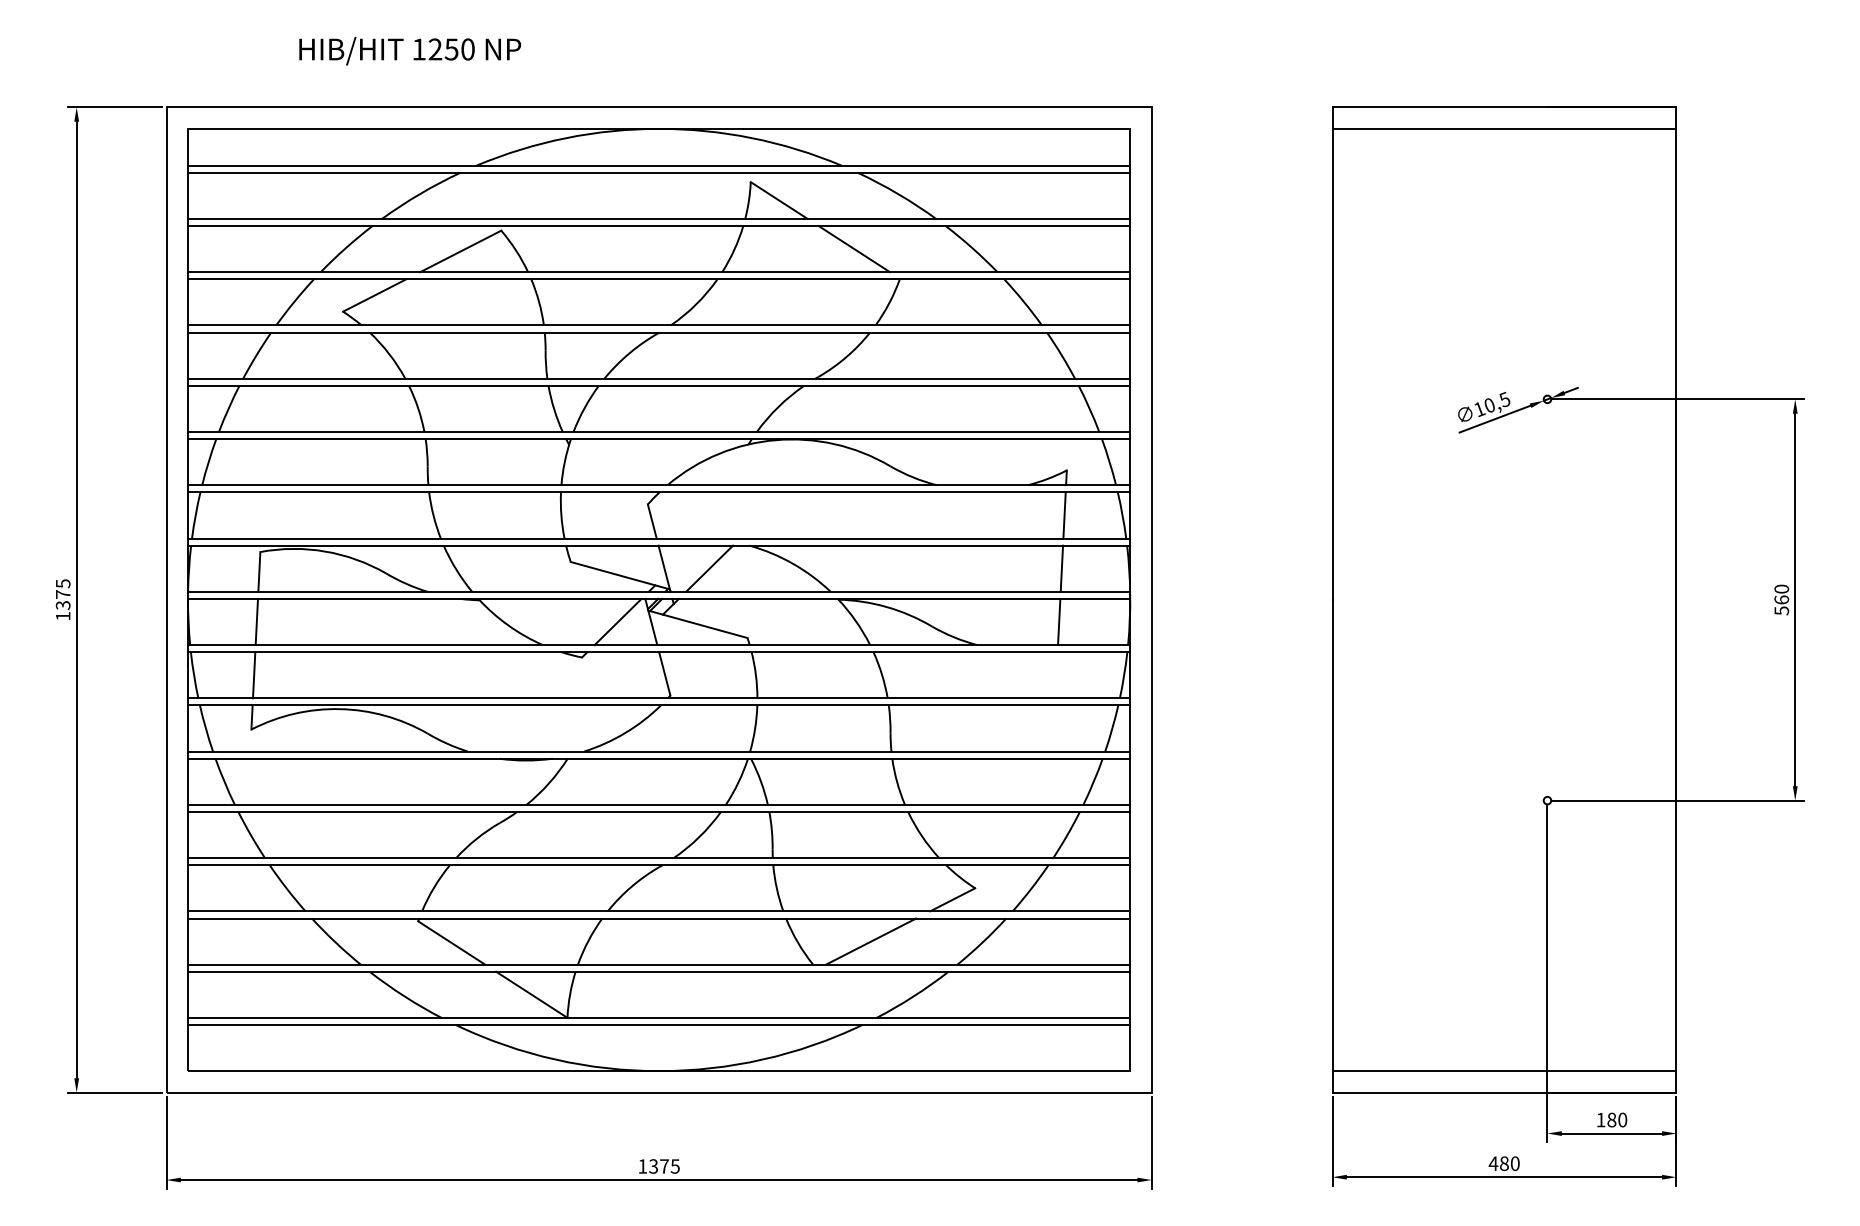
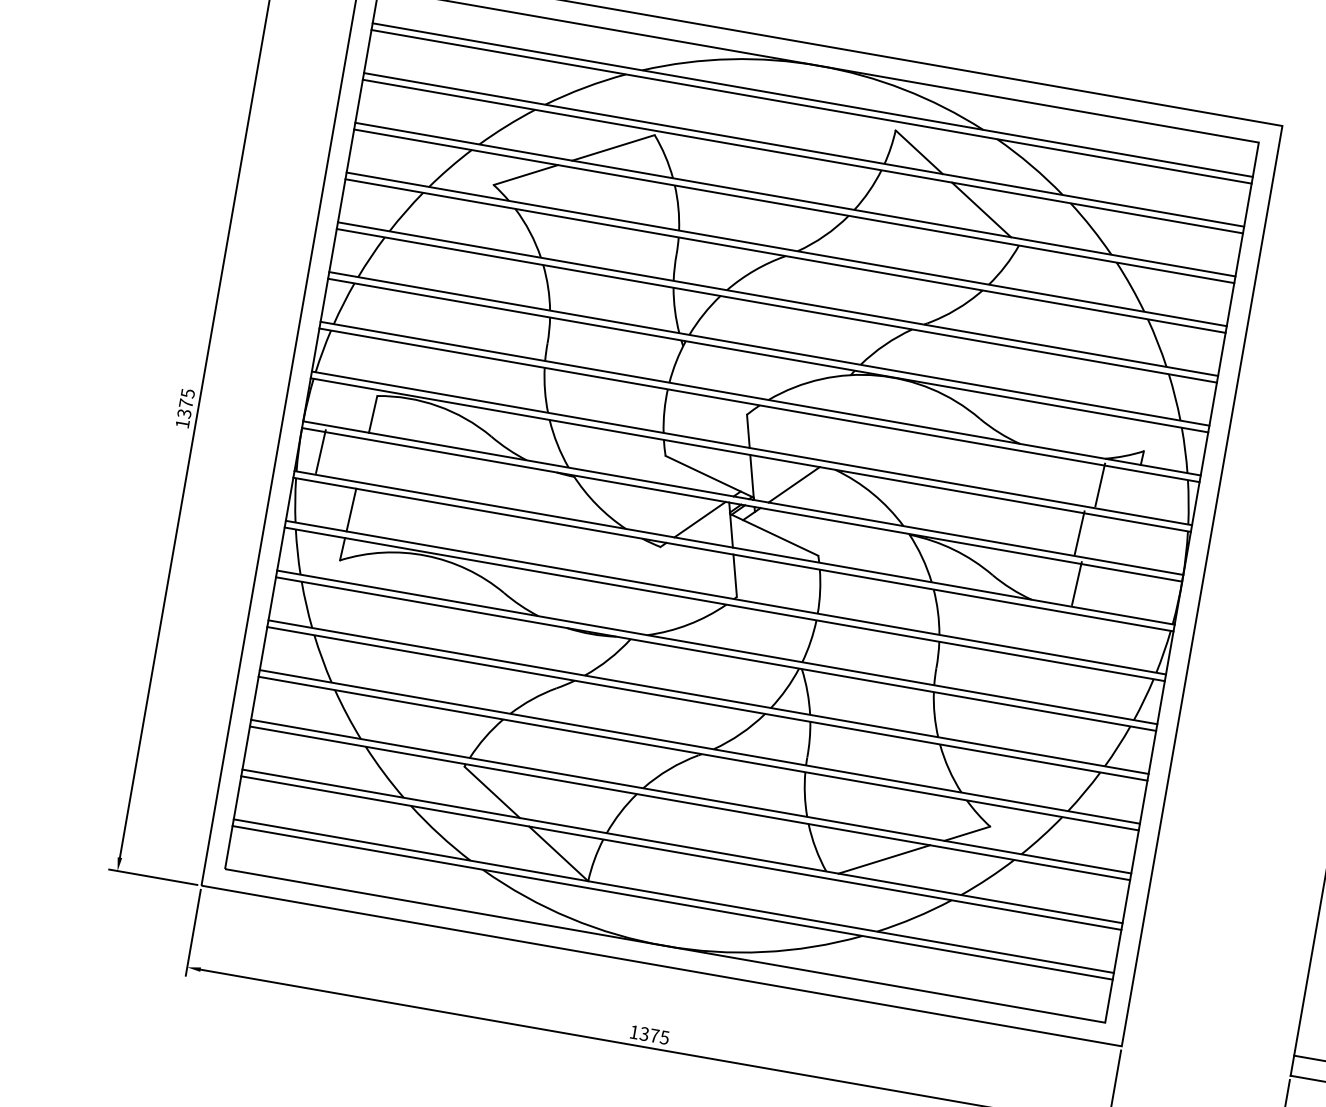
line: (1064, 515) -> (1100, 485), moved
line: (1061, 568) -> (1079, 532), moved
line: (256, 621) -> (320, 451), moved
line: (1059, 621) -> (1077, 583), moved

